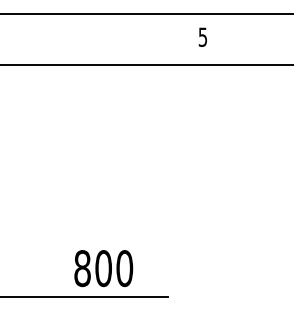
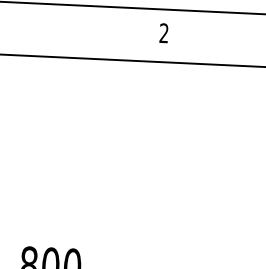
text: (202, 36) -> (163, 32), 5 -> 2

